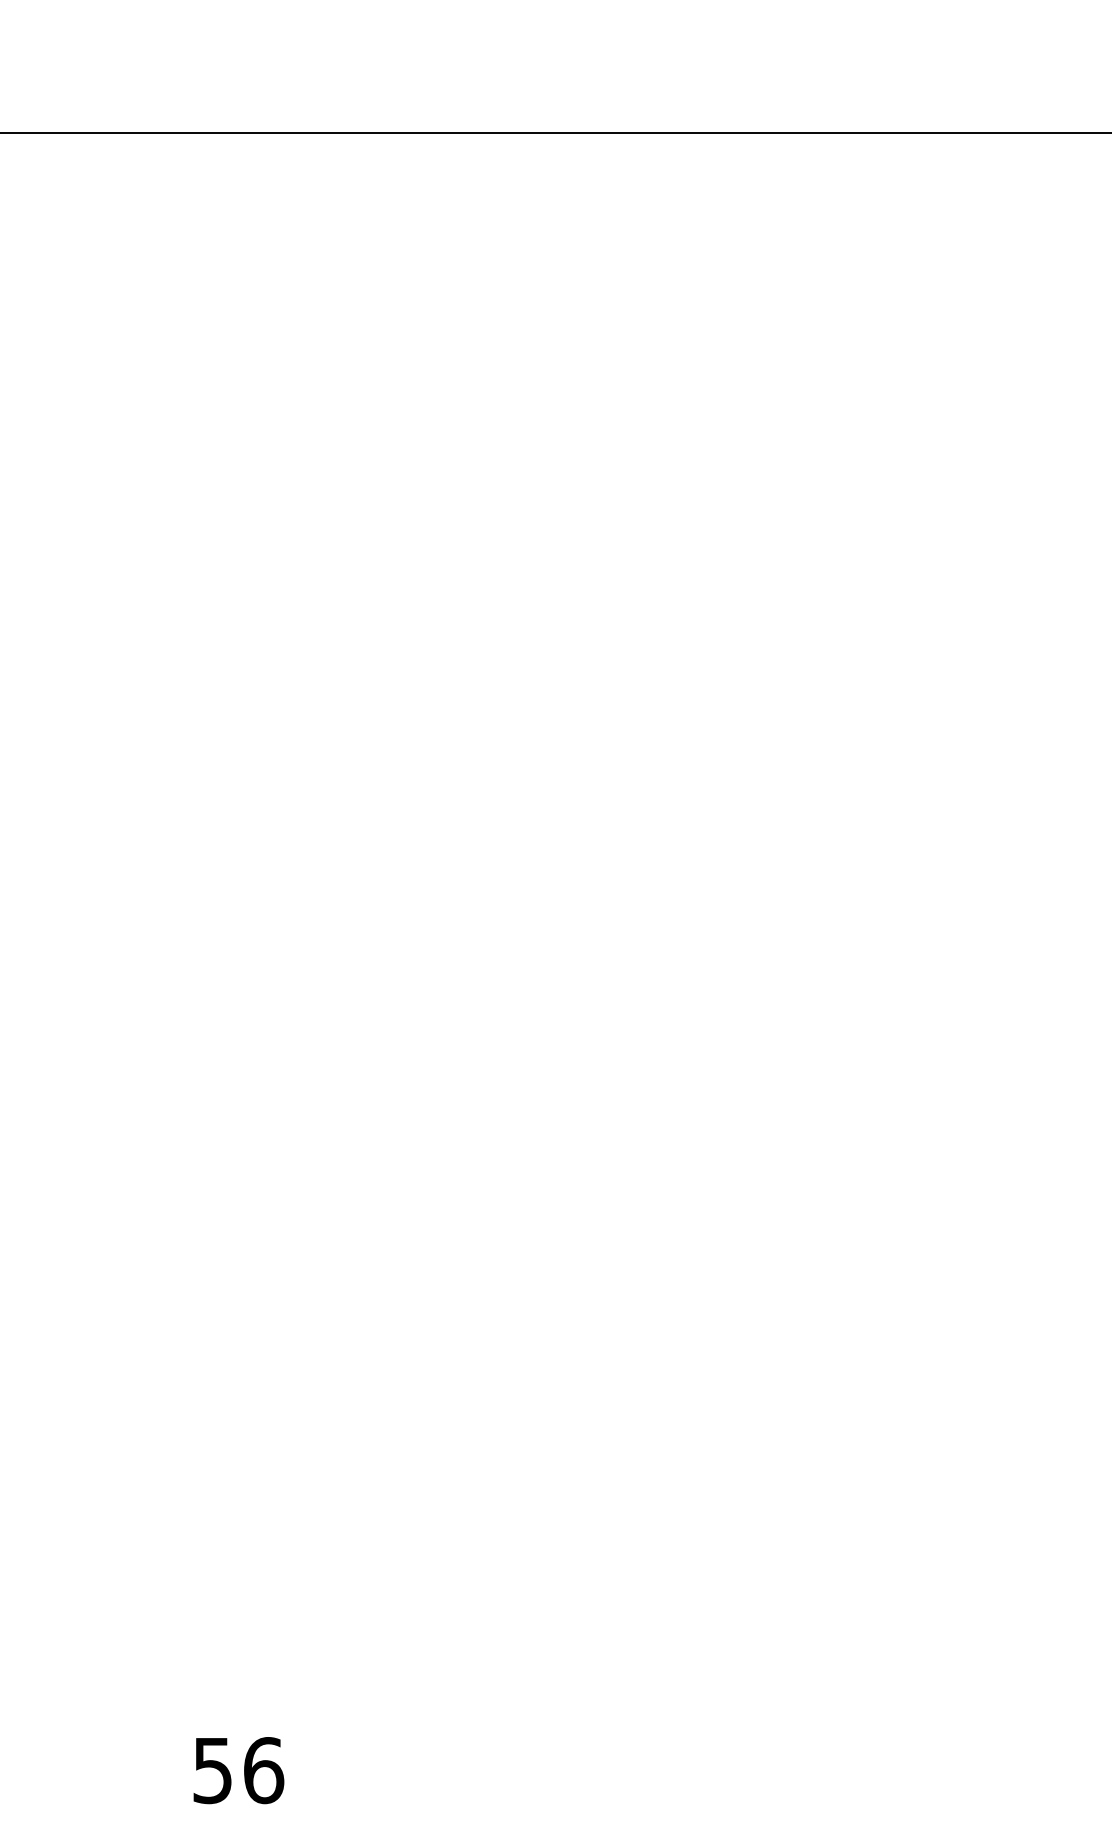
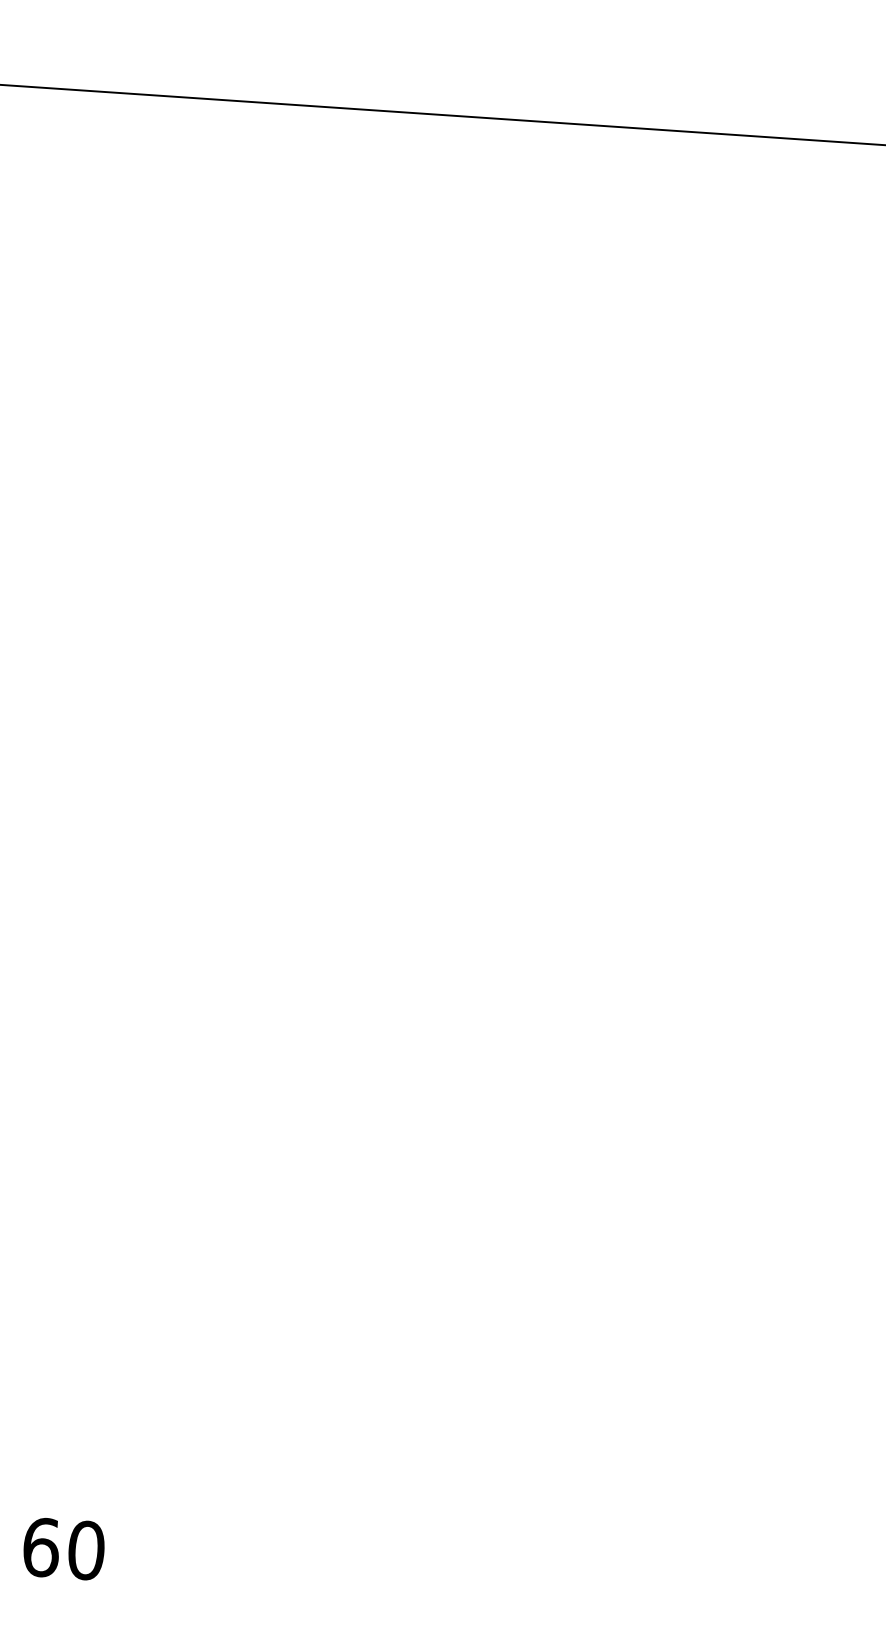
text: (238, 1770) -> (64, 1548), 56 -> 60

